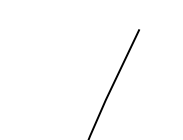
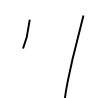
line: (35, 40) -> (26, 33), added

